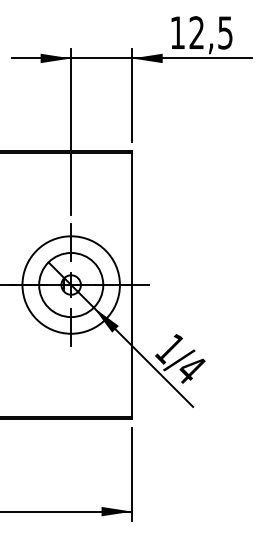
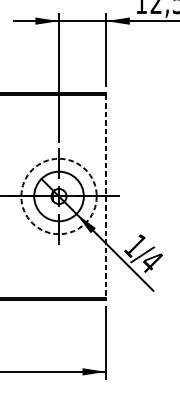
circle: (70, 284) -> (58, 196), solid -> dashed
line: (132, 285) -> (106, 196), solid -> dashed

